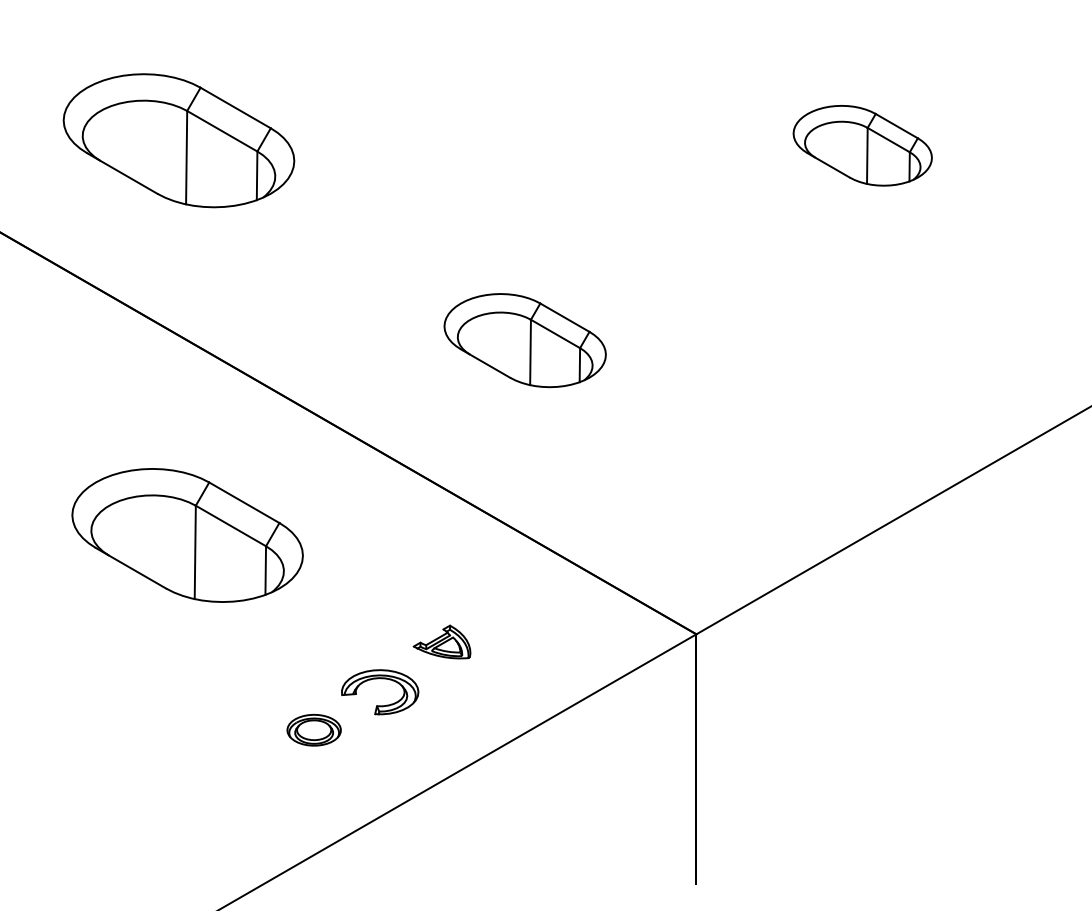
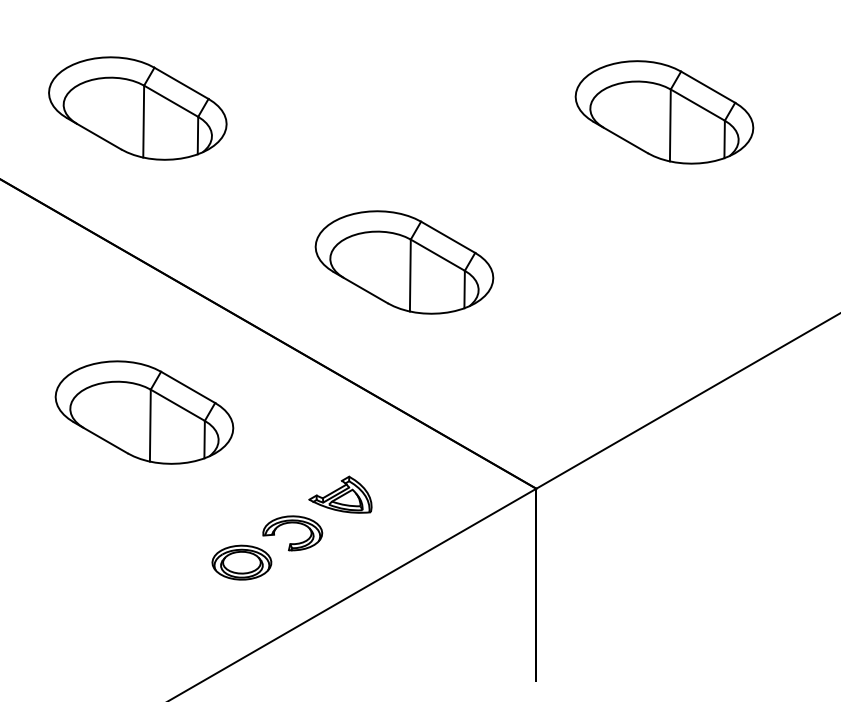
part: (862, 145) -> (664, 112), size x1.67
part: (525, 340) -> (404, 262), size x1.43
part: (442, 641) -> (340, 494), size x1.43
part: (313, 730) -> (241, 562), size x1.43

